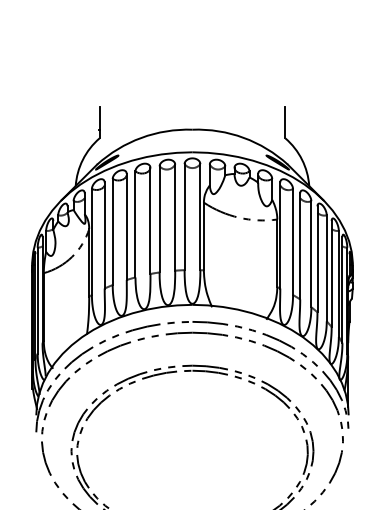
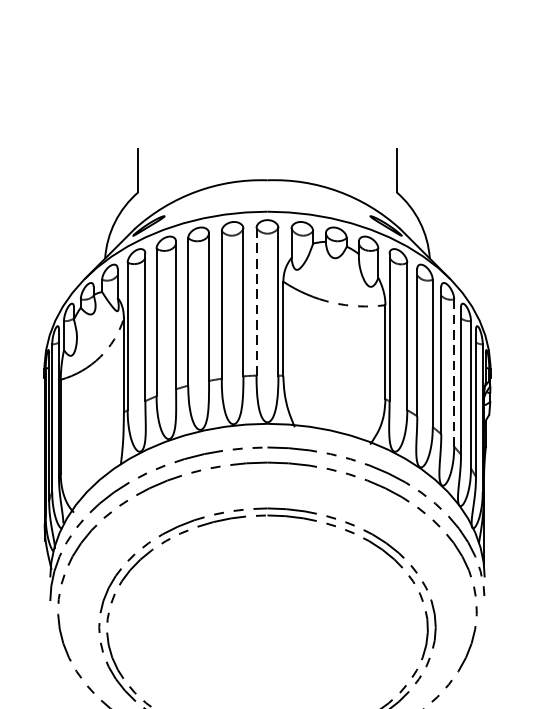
line: (184, 216) -> (256, 300), solid -> dashed
line: (326, 268) -> (453, 373), solid -> dashed

